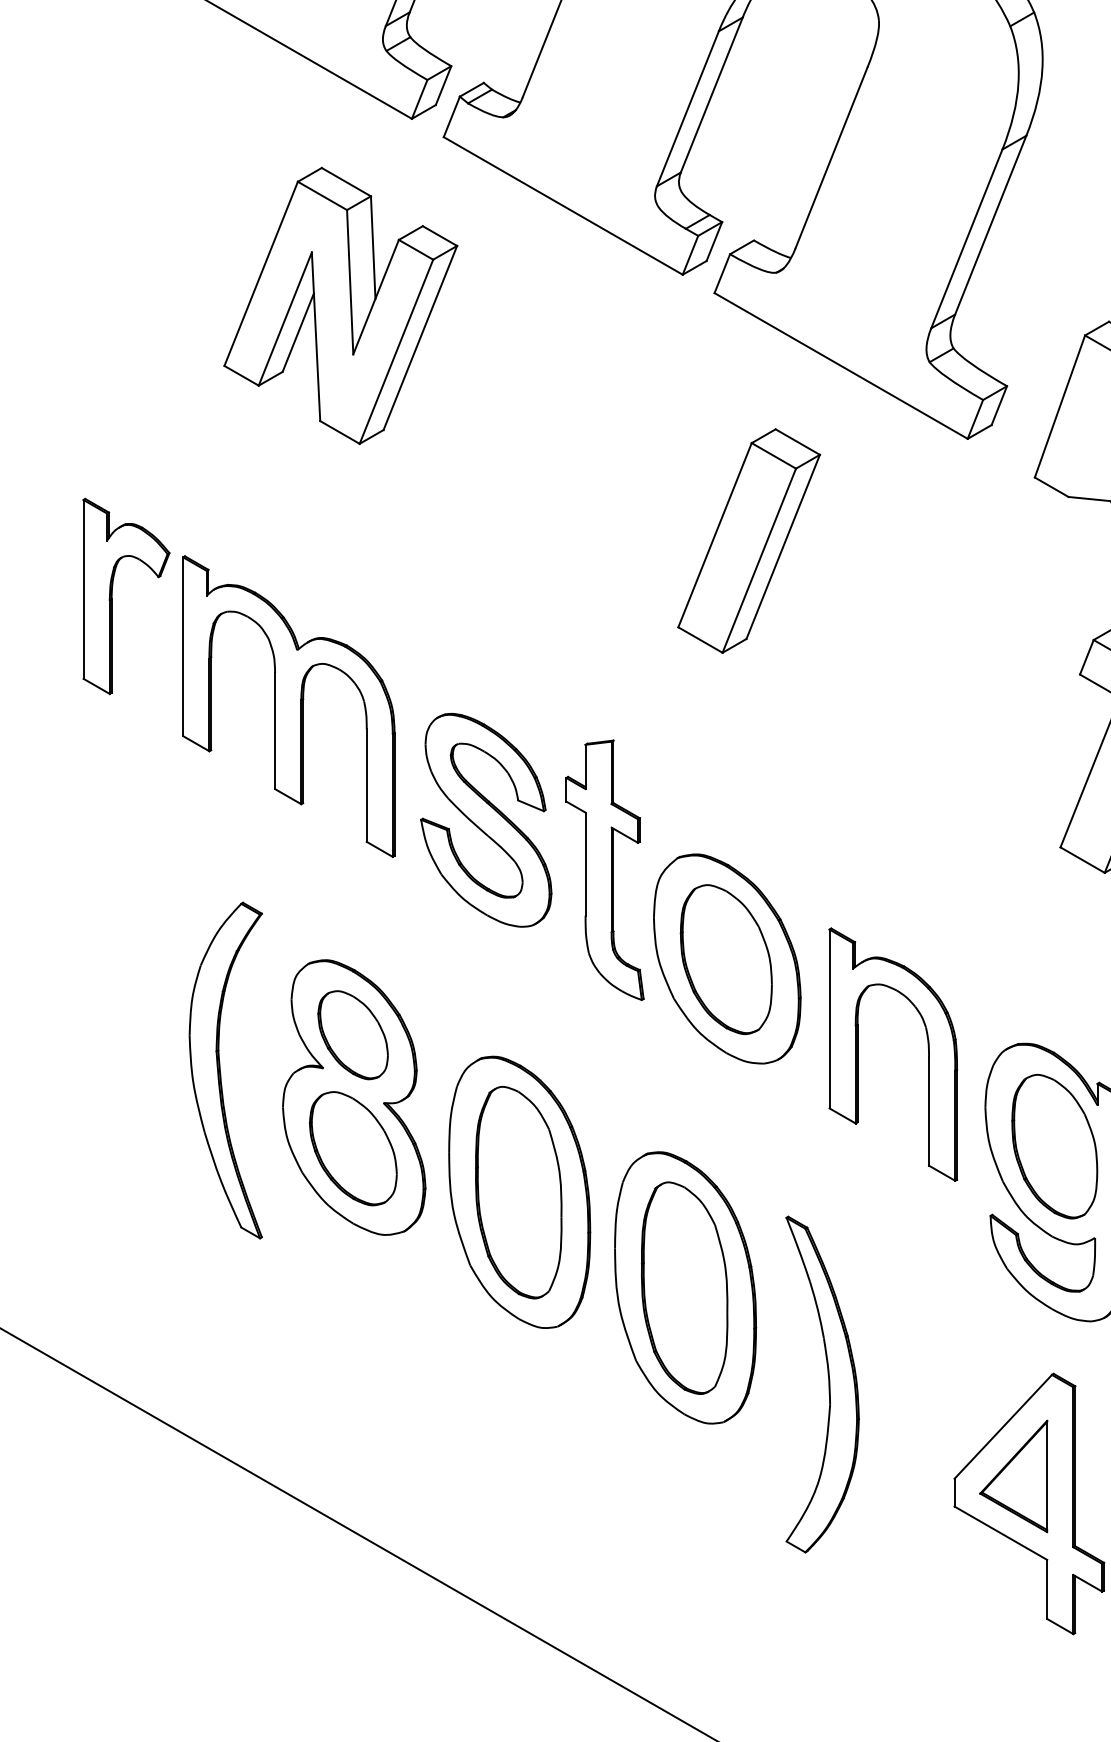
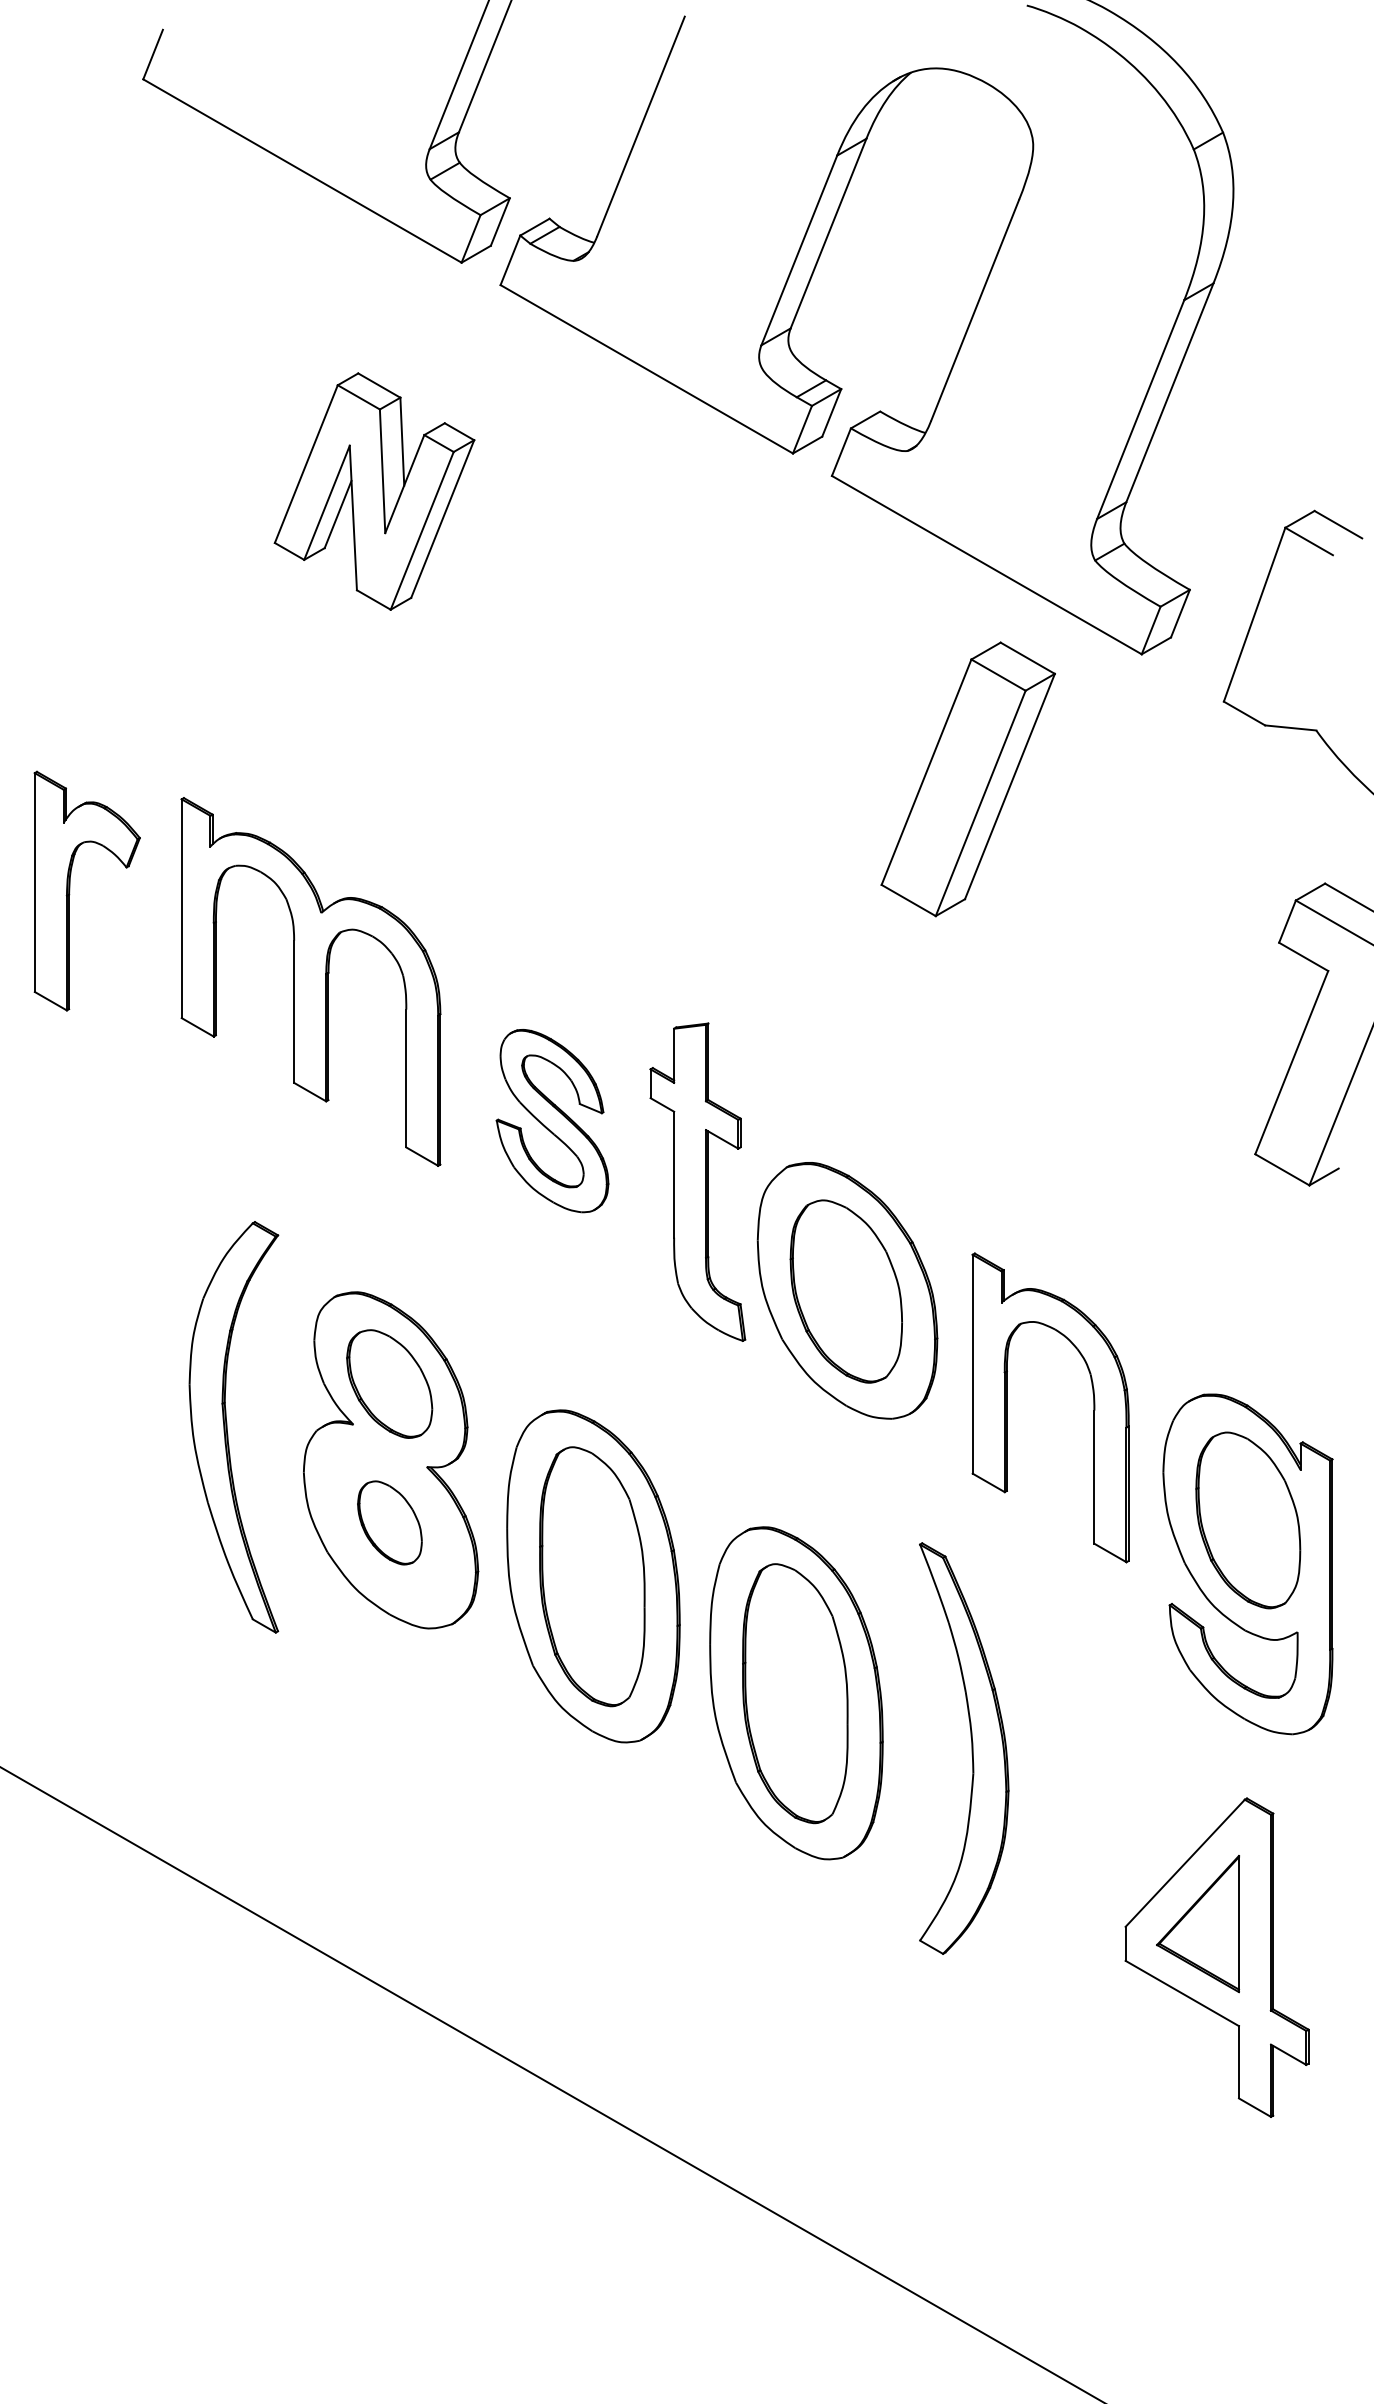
part: (340, 305) -> (374, 491), size x0.7
part: (748, 541) -> (967, 779), moved
part: (112, 595) -> (70, 890), moved
part: (486, 819) -> (552, 1120), size x0.7
part: (352, 1148) -> (389, 1522), size x0.6
part: (828, 1384) -> (971, 1748), moved

